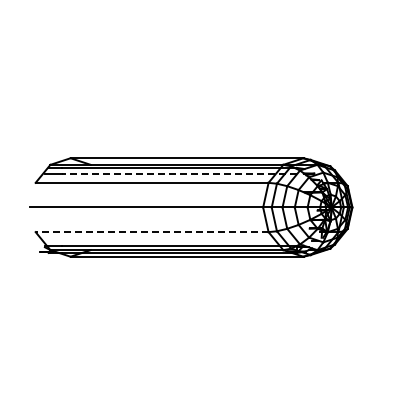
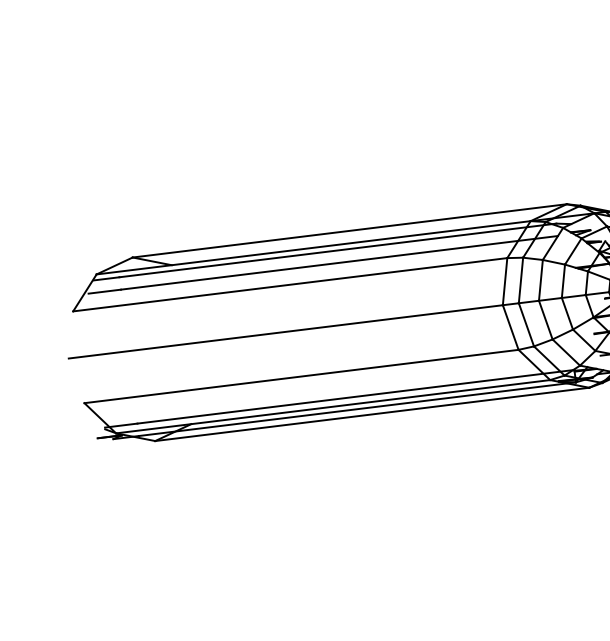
line: (179, 174) -> (339, 262), dashed -> solid
line: (151, 232) -> (300, 377), dashed -> solid

